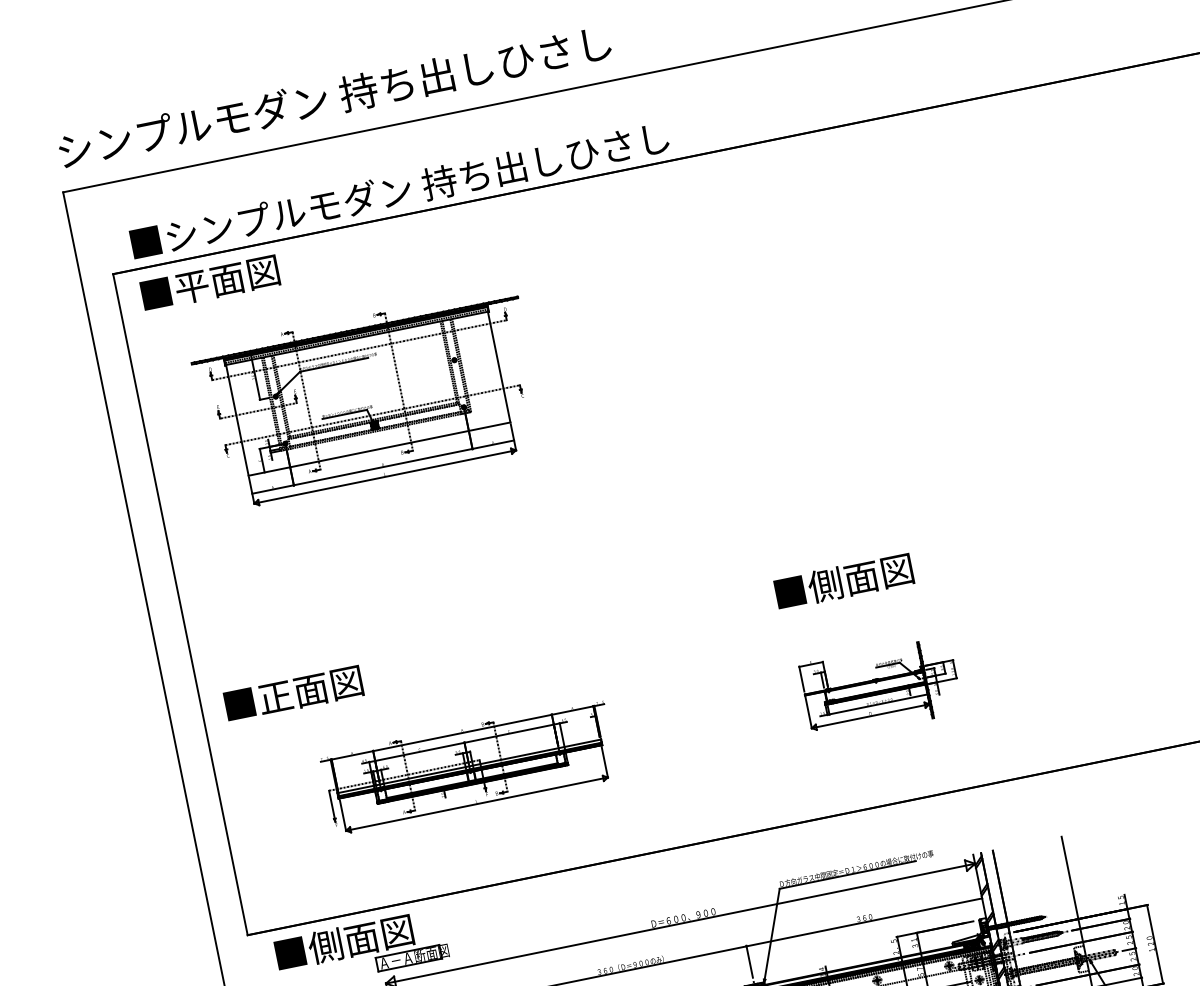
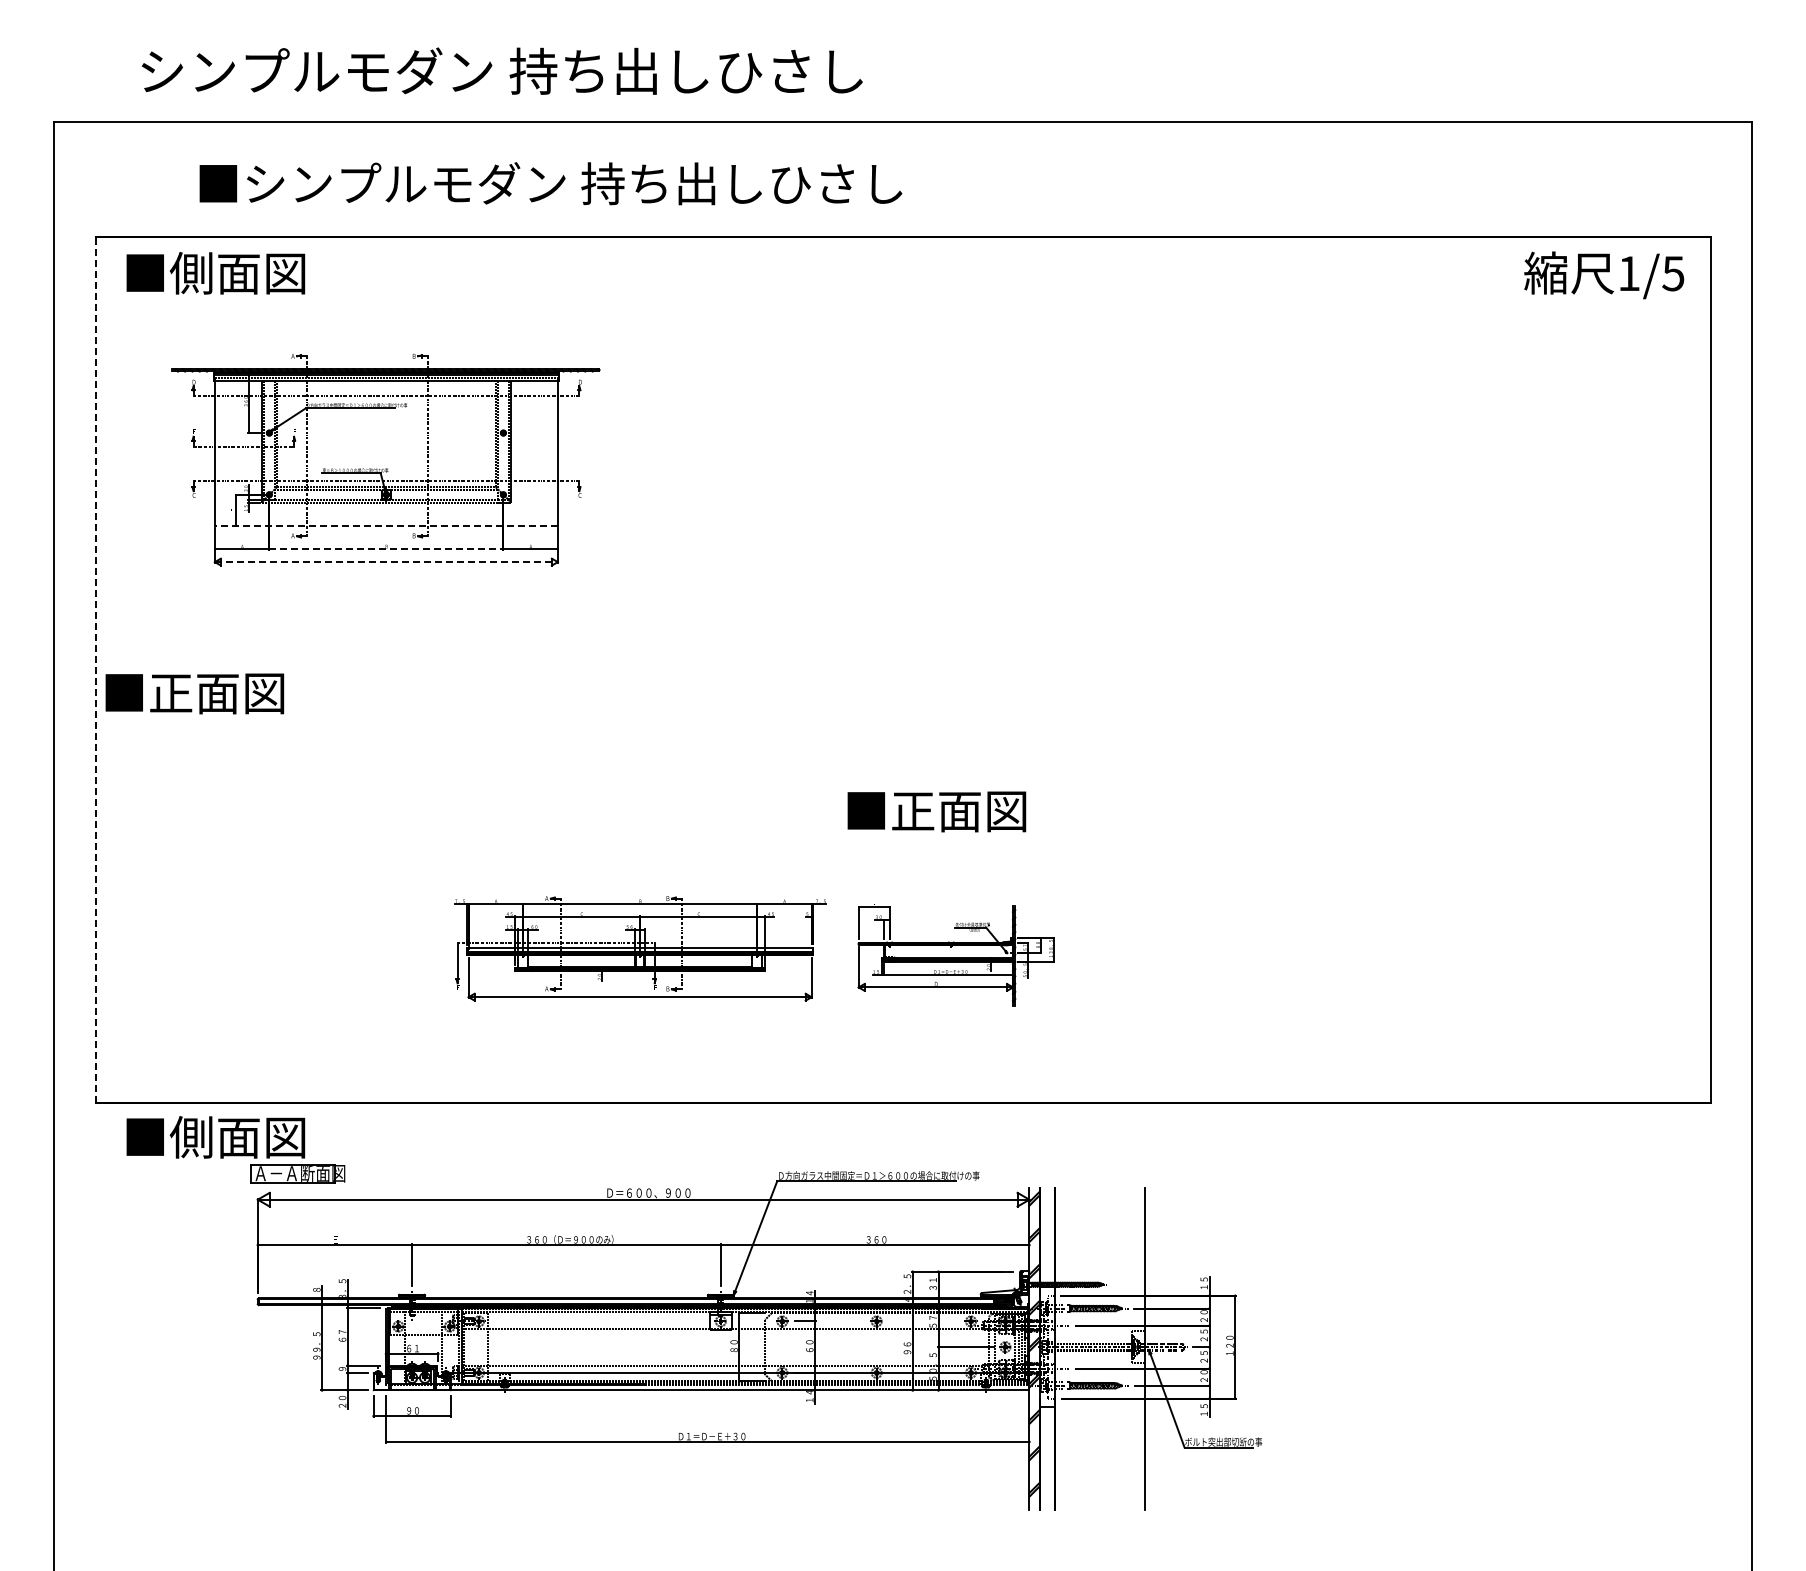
text: (334, 96) -> (501, 70), moved
text: (399, 190) -> (550, 183), moved
text: (191, 286) -> (191, 273), ■平面図 -> ■側面図
line: (378, 449) -> (385, 525), solid -> dashed
line: (383, 467) -> (386, 549), solid -> dashed
line: (385, 477) -> (386, 562), solid -> dashed
text: (825, 584) -> (912, 810), ■側面図 -> ■正面図
line: (180, 604) -> (96, 670), solid -> dashed
text: (293, 693) -> (194, 693), moved
part: (469, 766) -> (640, 948), moved

